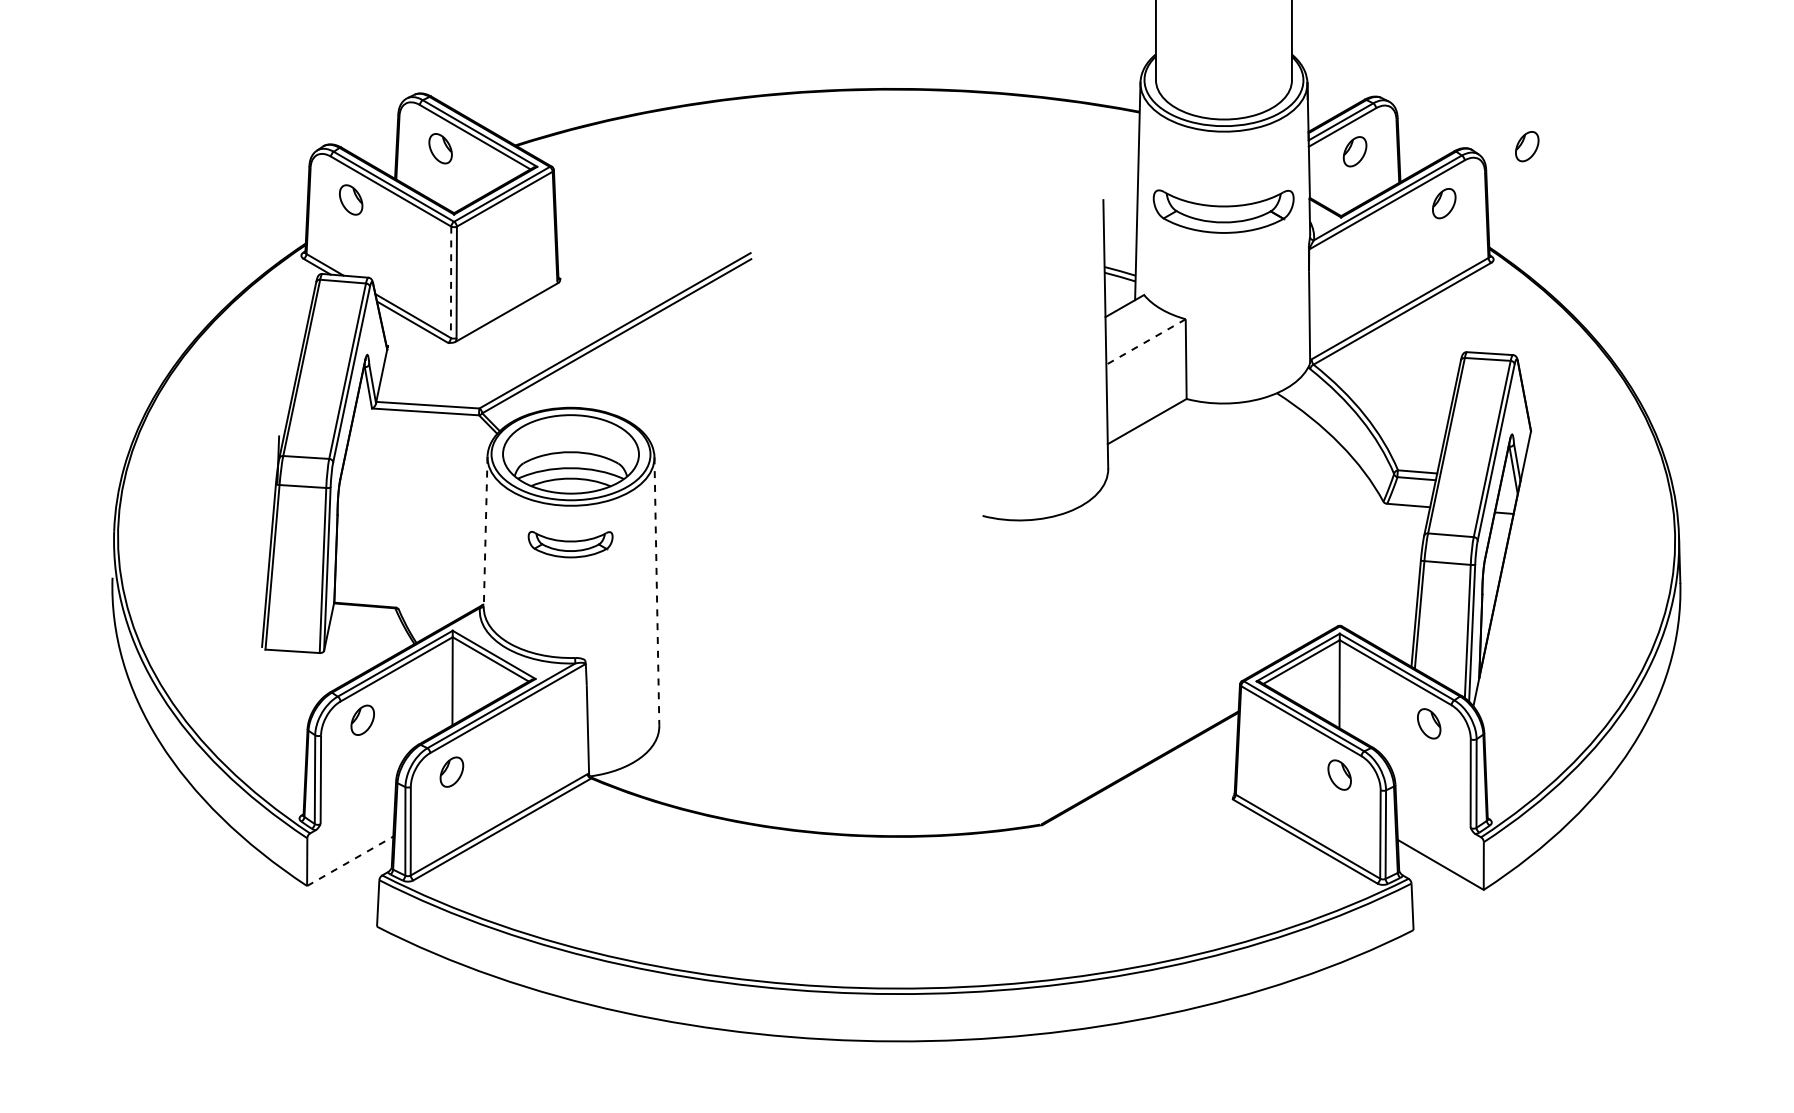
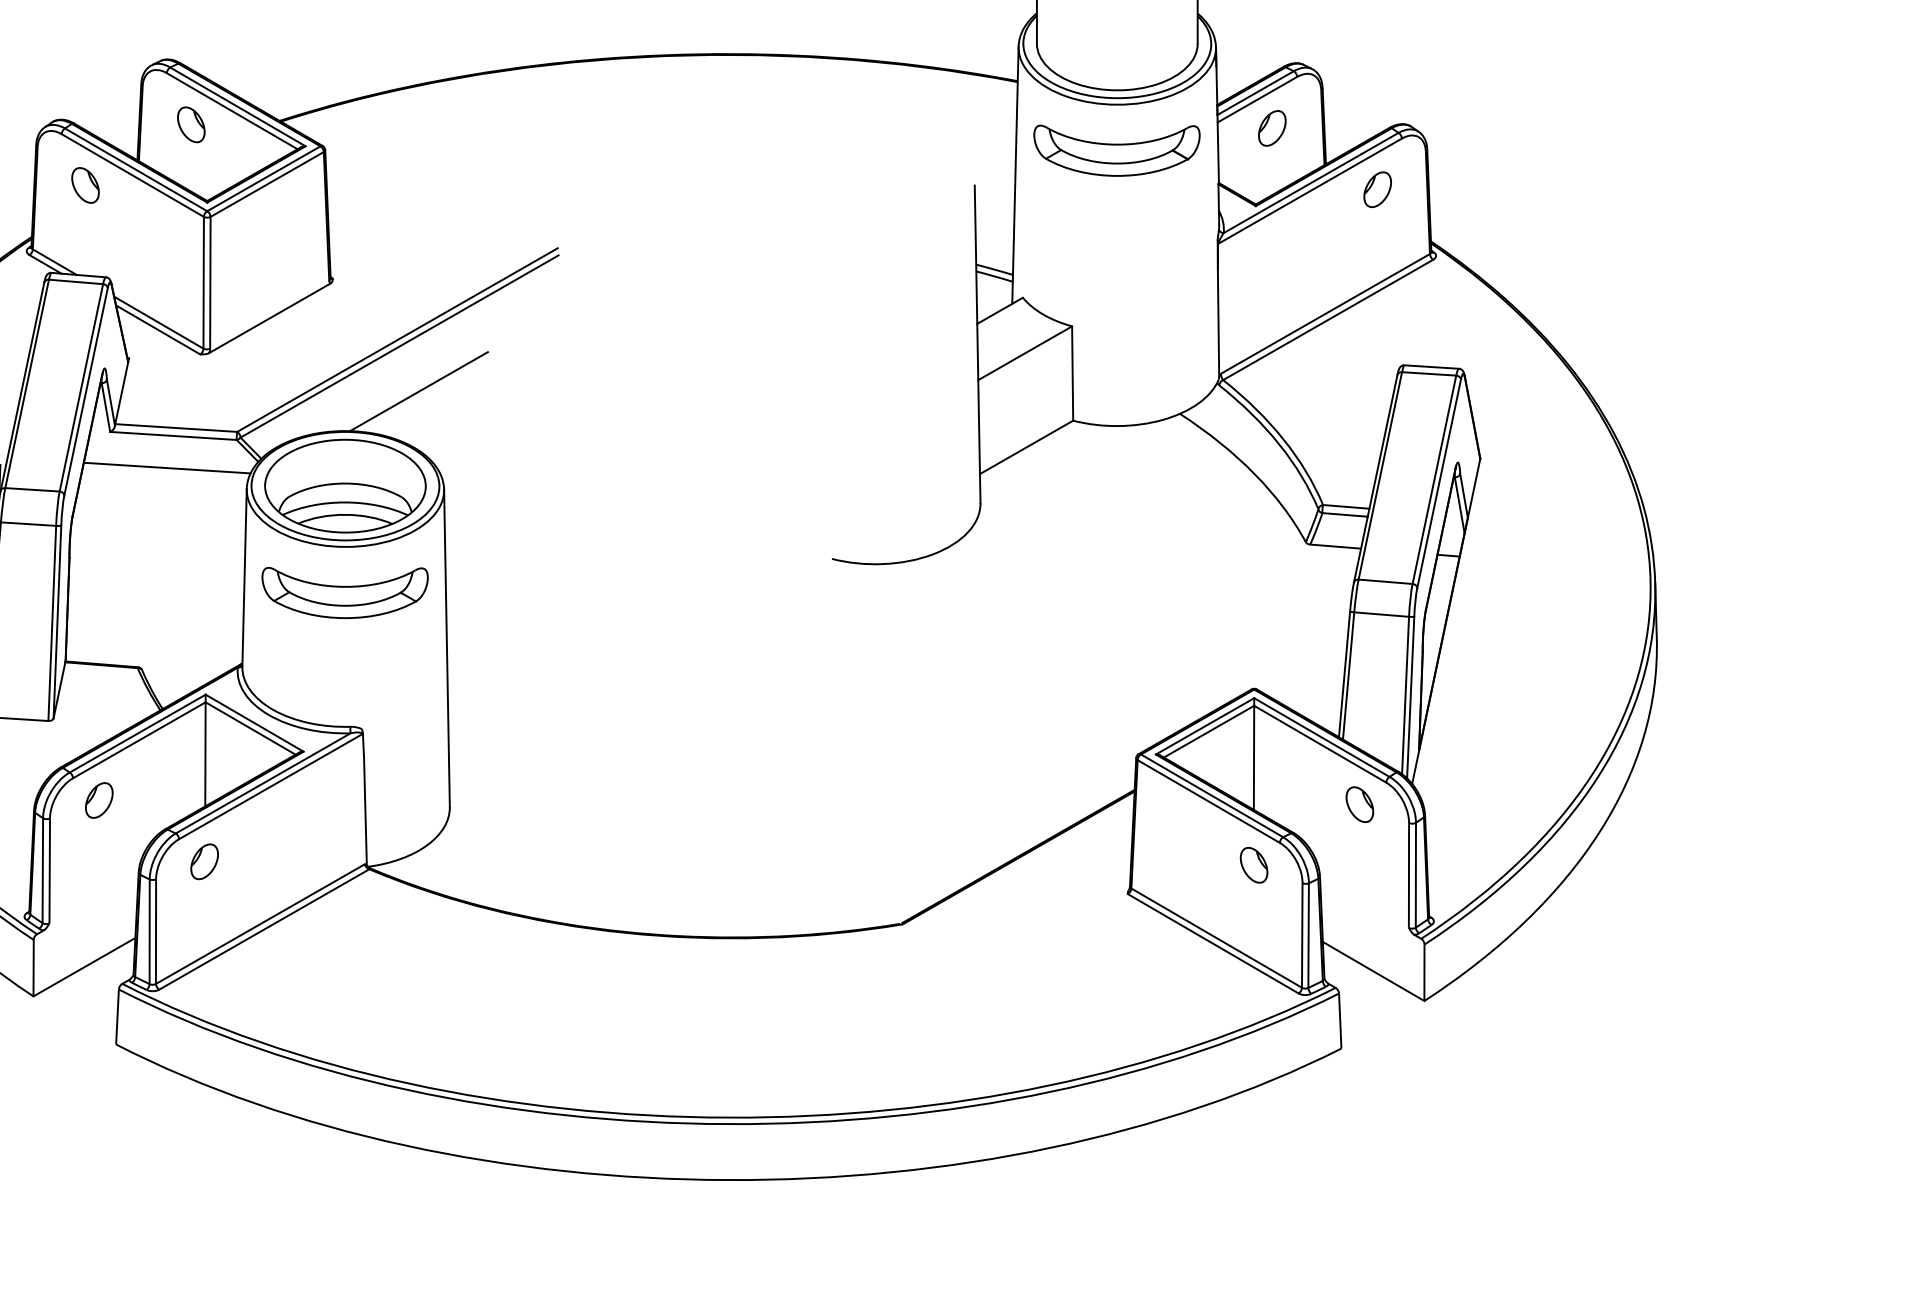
part: (1527, 146) -> (1476, 122), removed
part: (1223, 211) -> (1116, 150), moved
line: (451, 282) -> (204, 282), dashed -> solid
line: (1146, 341) -> (1025, 352), dashed -> solid
line: (632, 374) -> (418, 391), added
line: (419, 438) -> (166, 467), added
line: (485, 532) -> (244, 578), dashed -> solid
part: (570, 544) -> (344, 592), size x1.67
line: (656, 592) -> (446, 649), dashed -> solid
line: (350, 861) -> (84, 967), dashed -> solid

